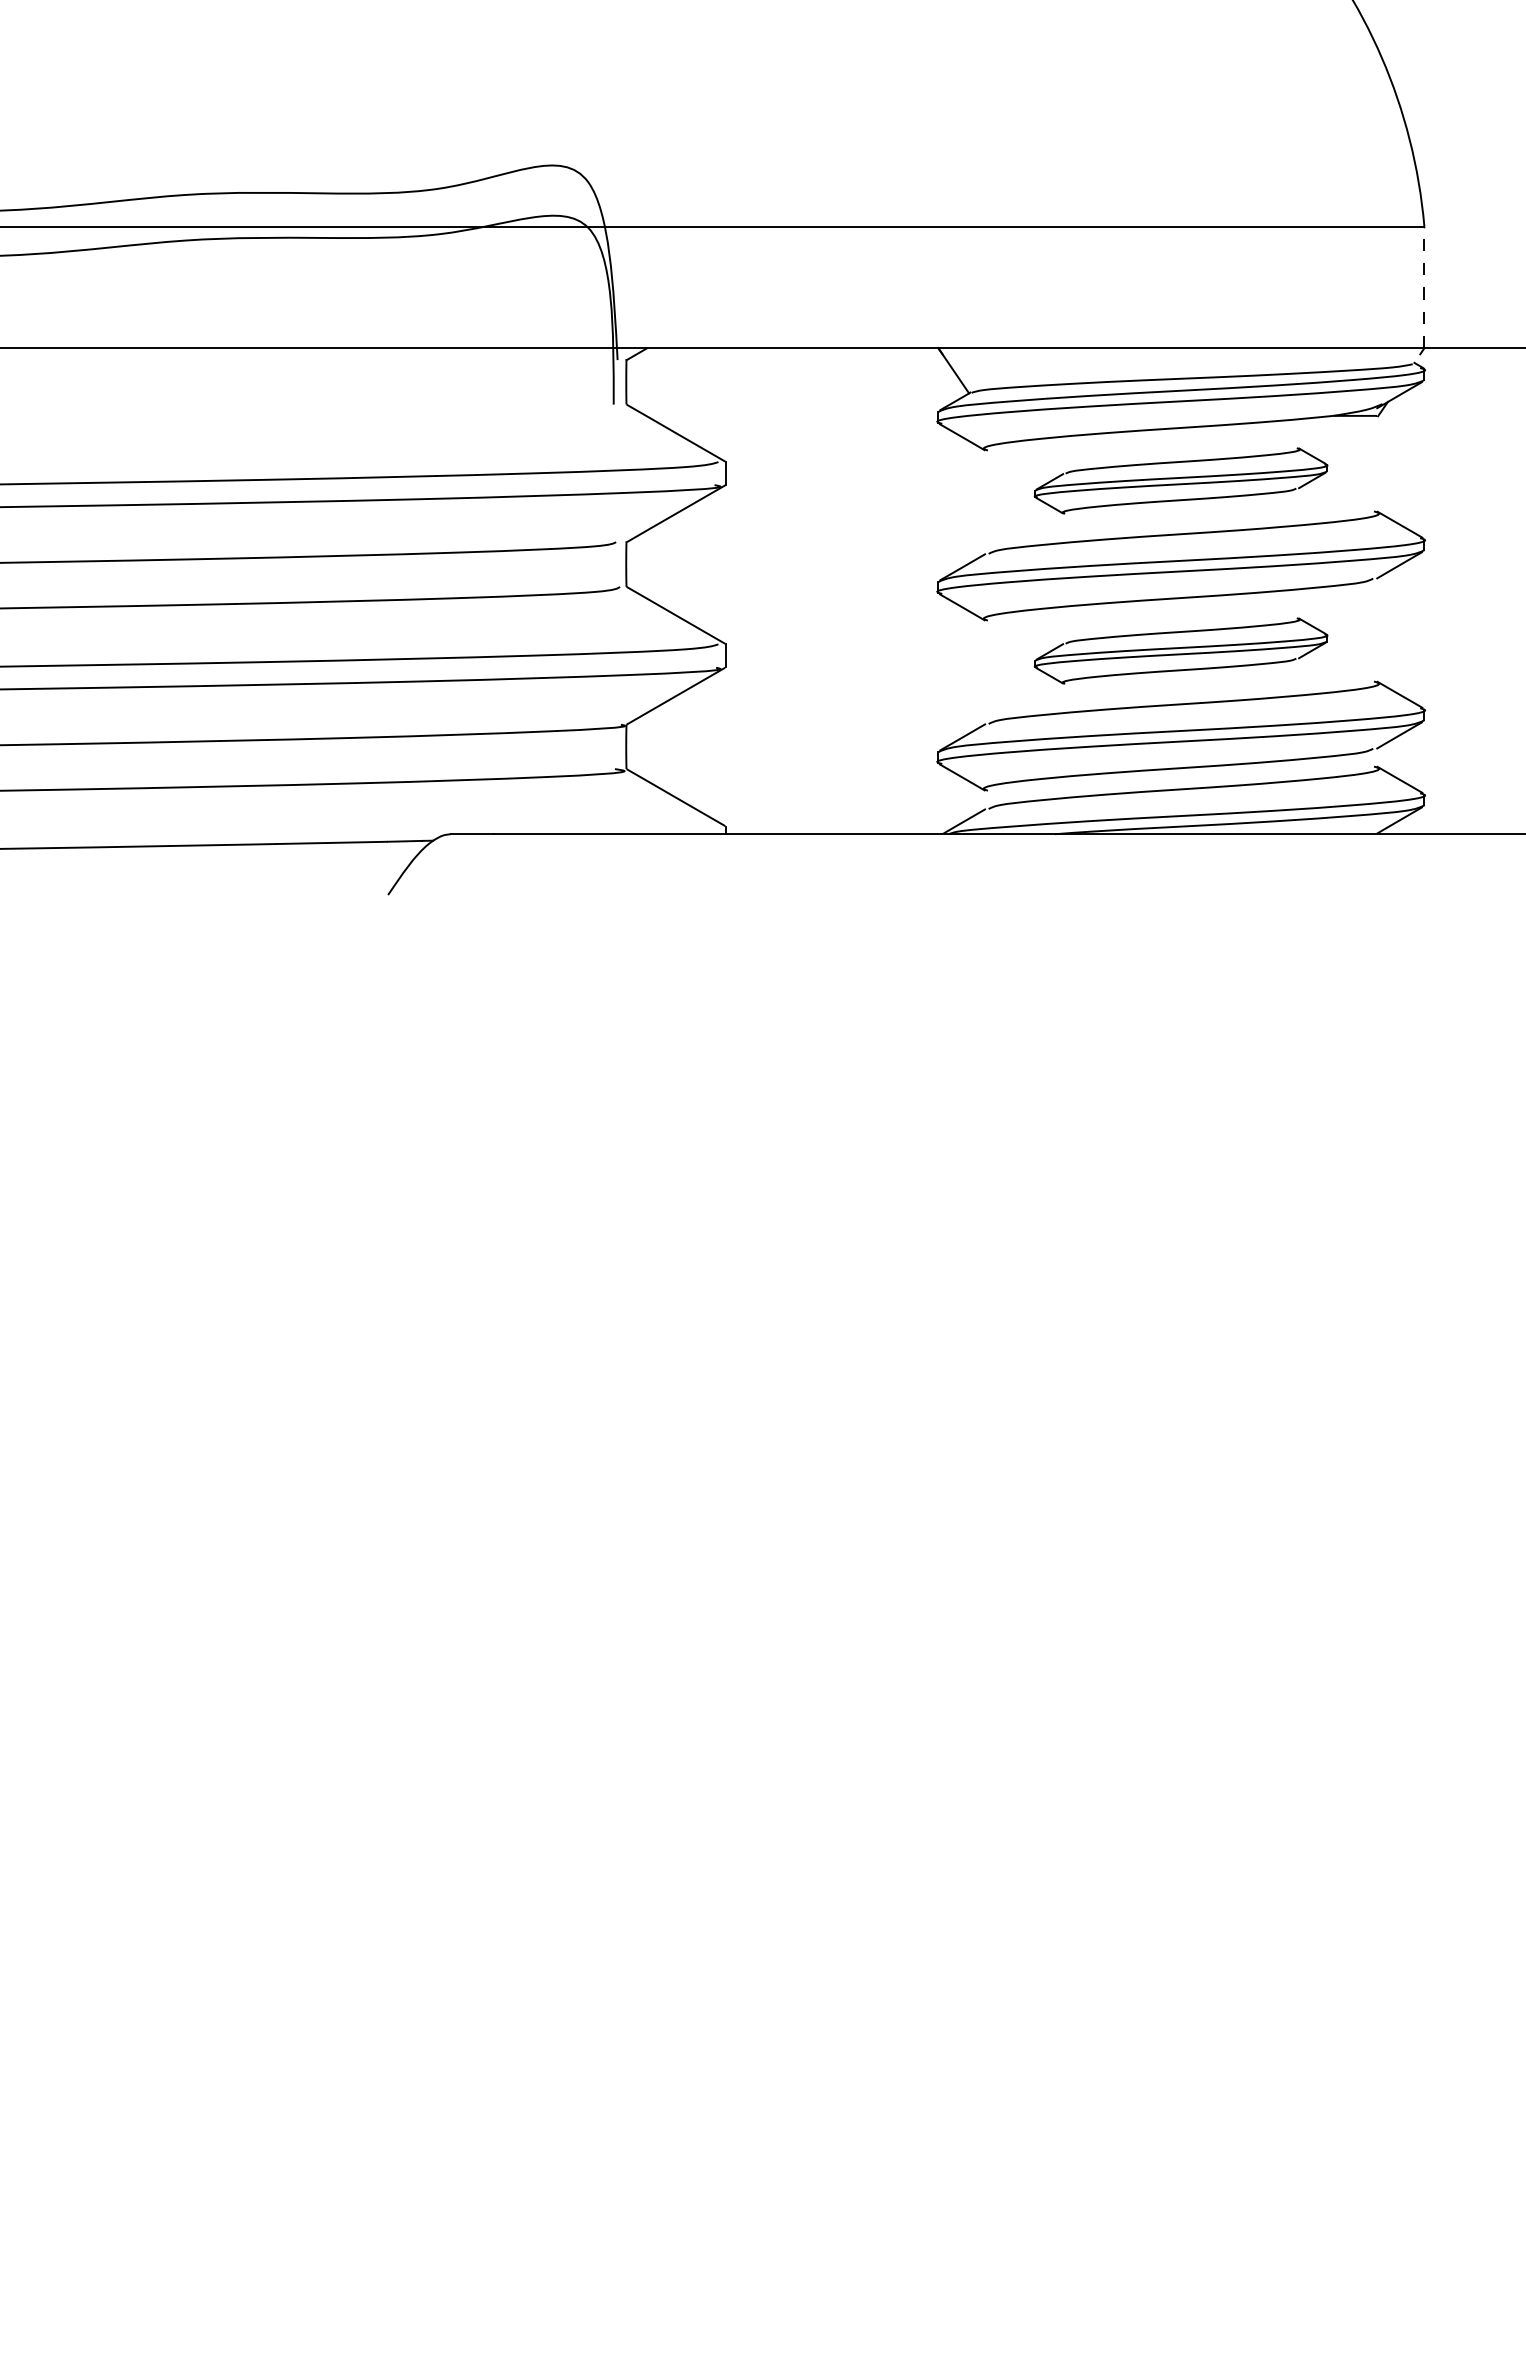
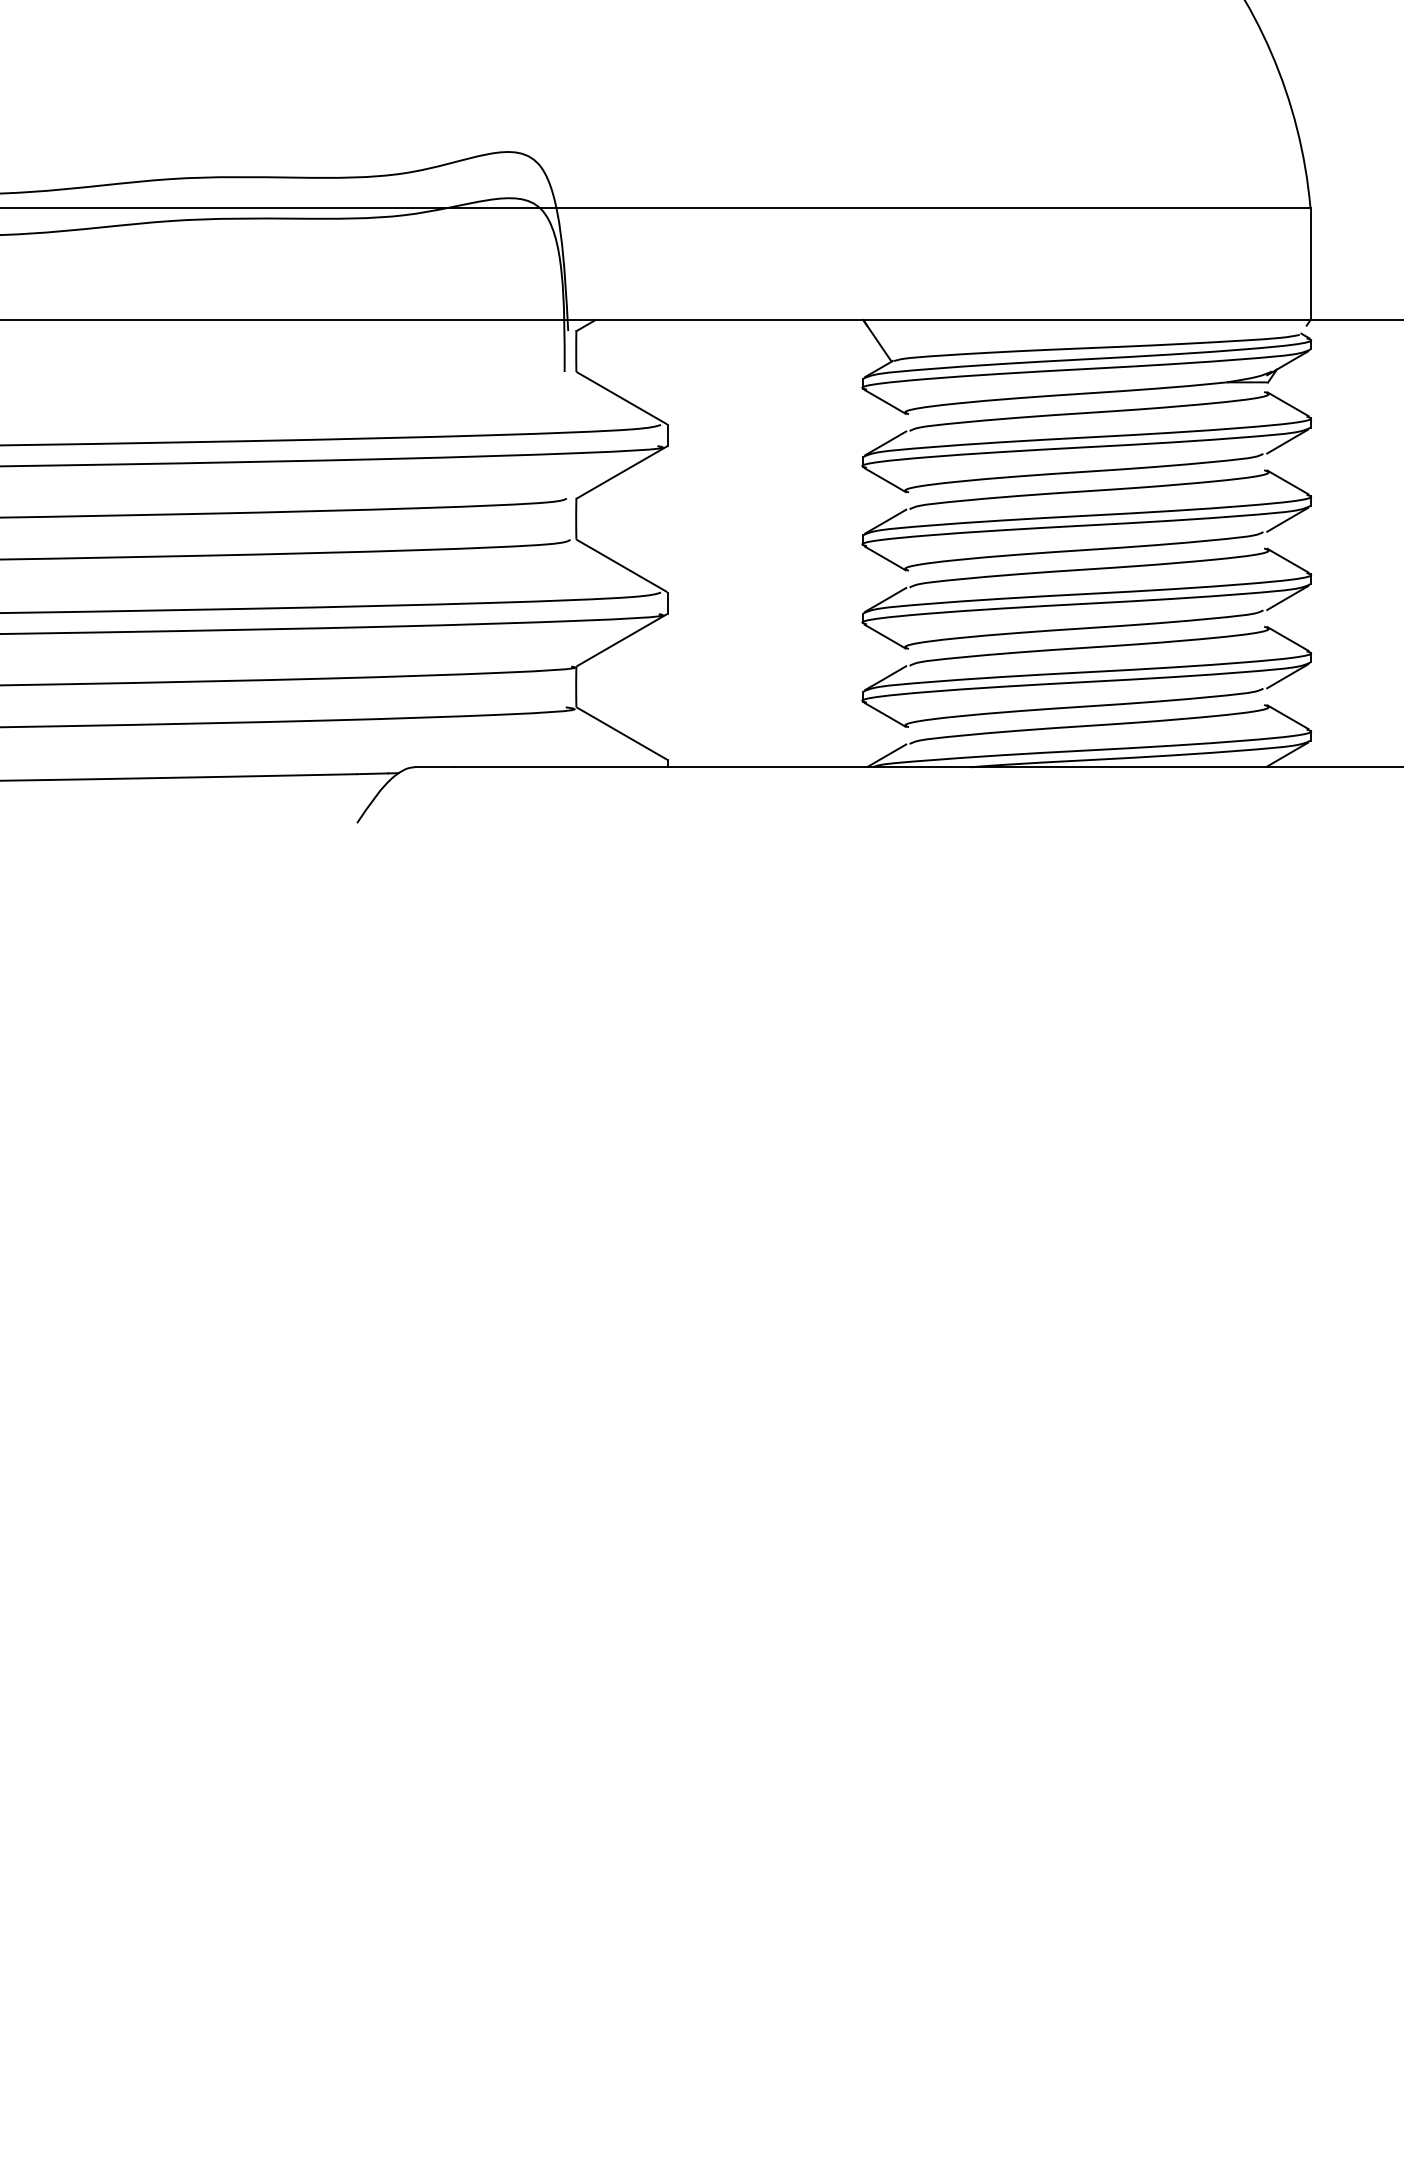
line: (1424, 287) -> (1310, 264), dashed -> solid
part: (1180, 480) -> (1086, 441), size x1.67
part: (1180, 650) -> (1086, 598), size x1.67

